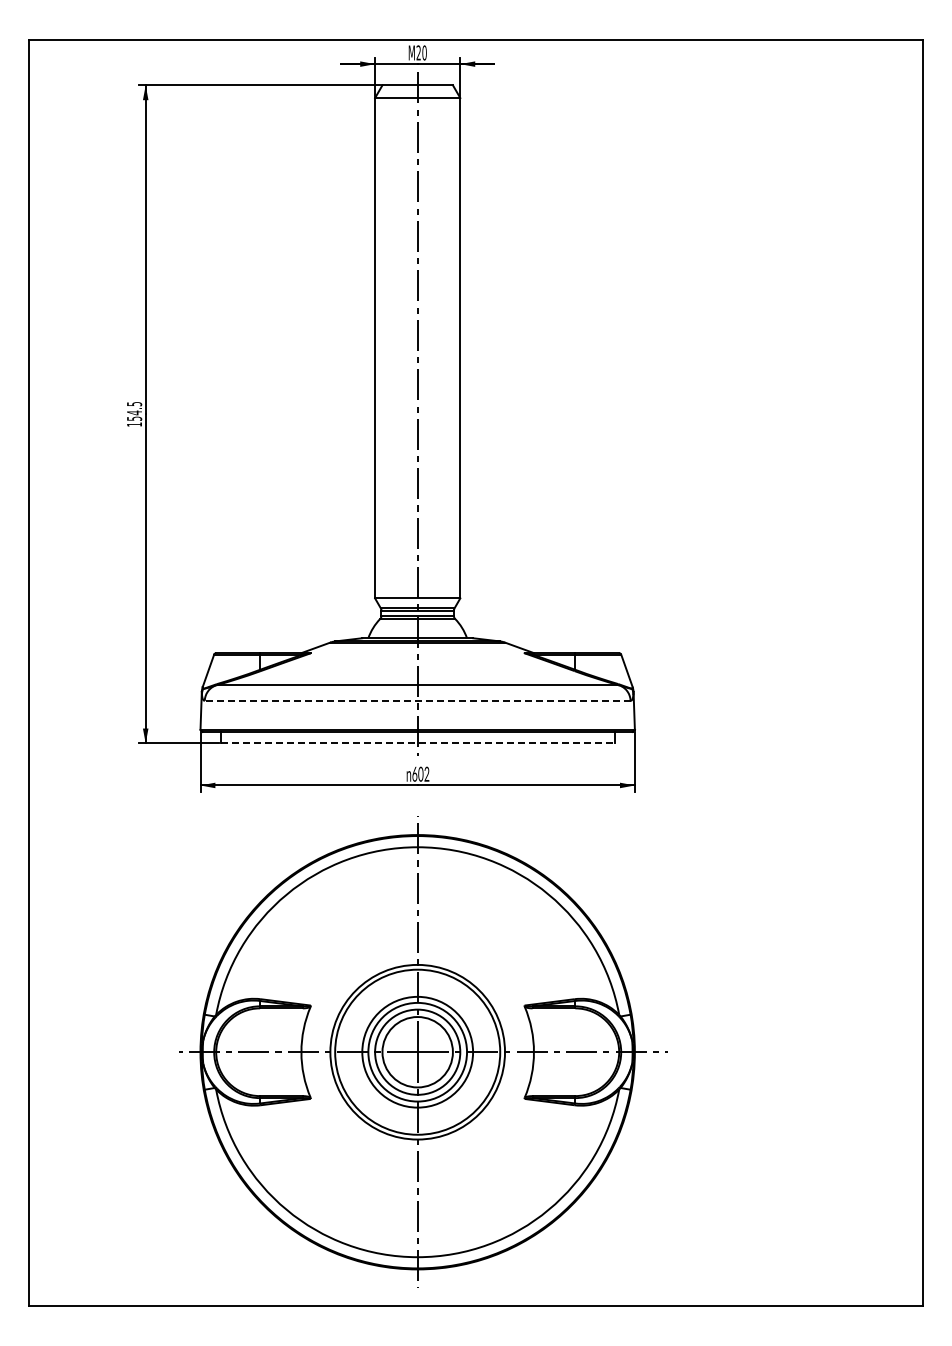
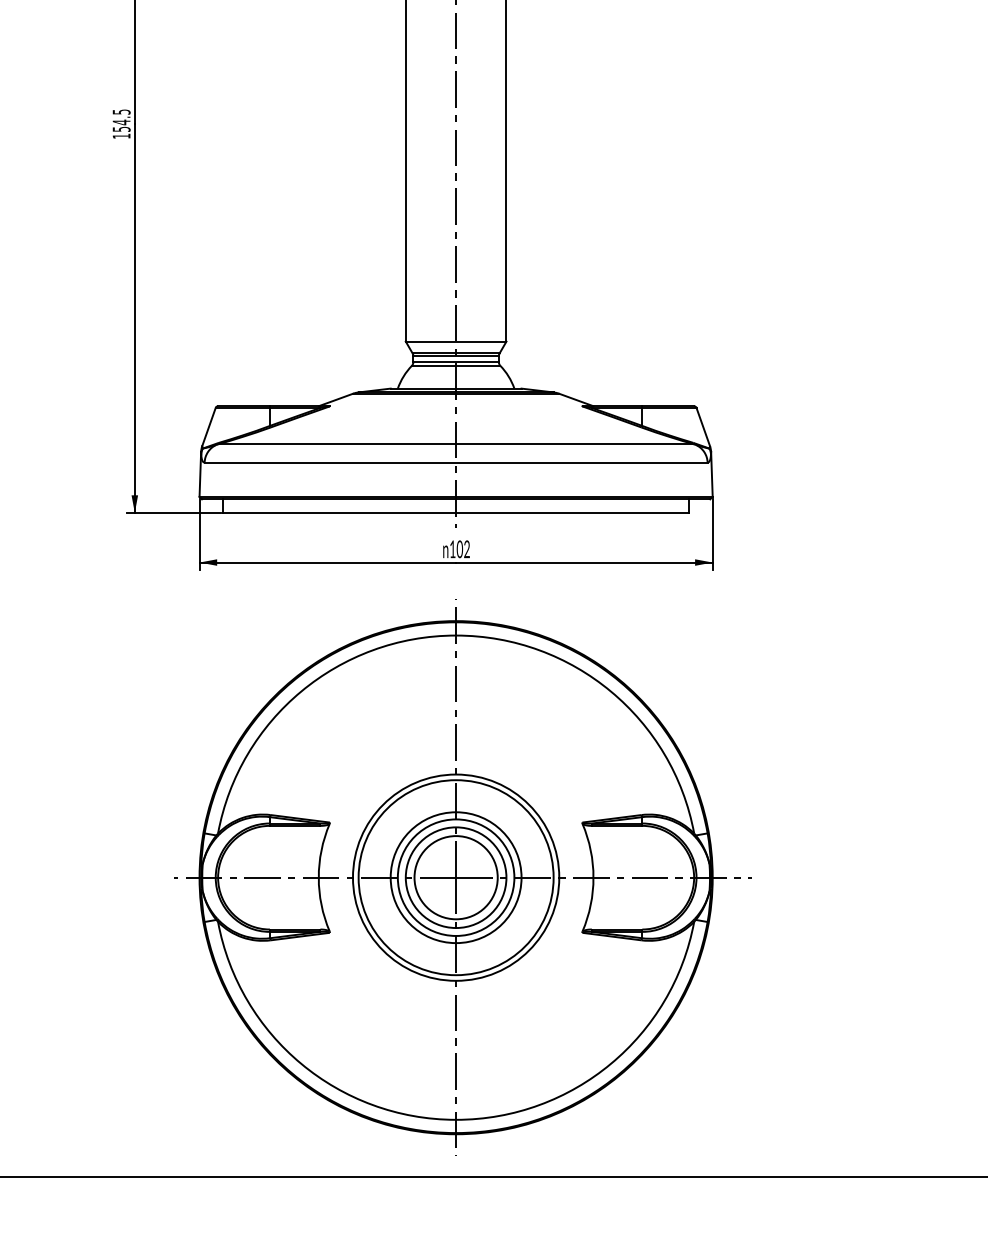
line: (417, 700) -> (455, 462), dashed -> solid
line: (418, 743) -> (457, 512), dashed -> solid
text: (414, 773) -> (452, 548), 602 -> 102

